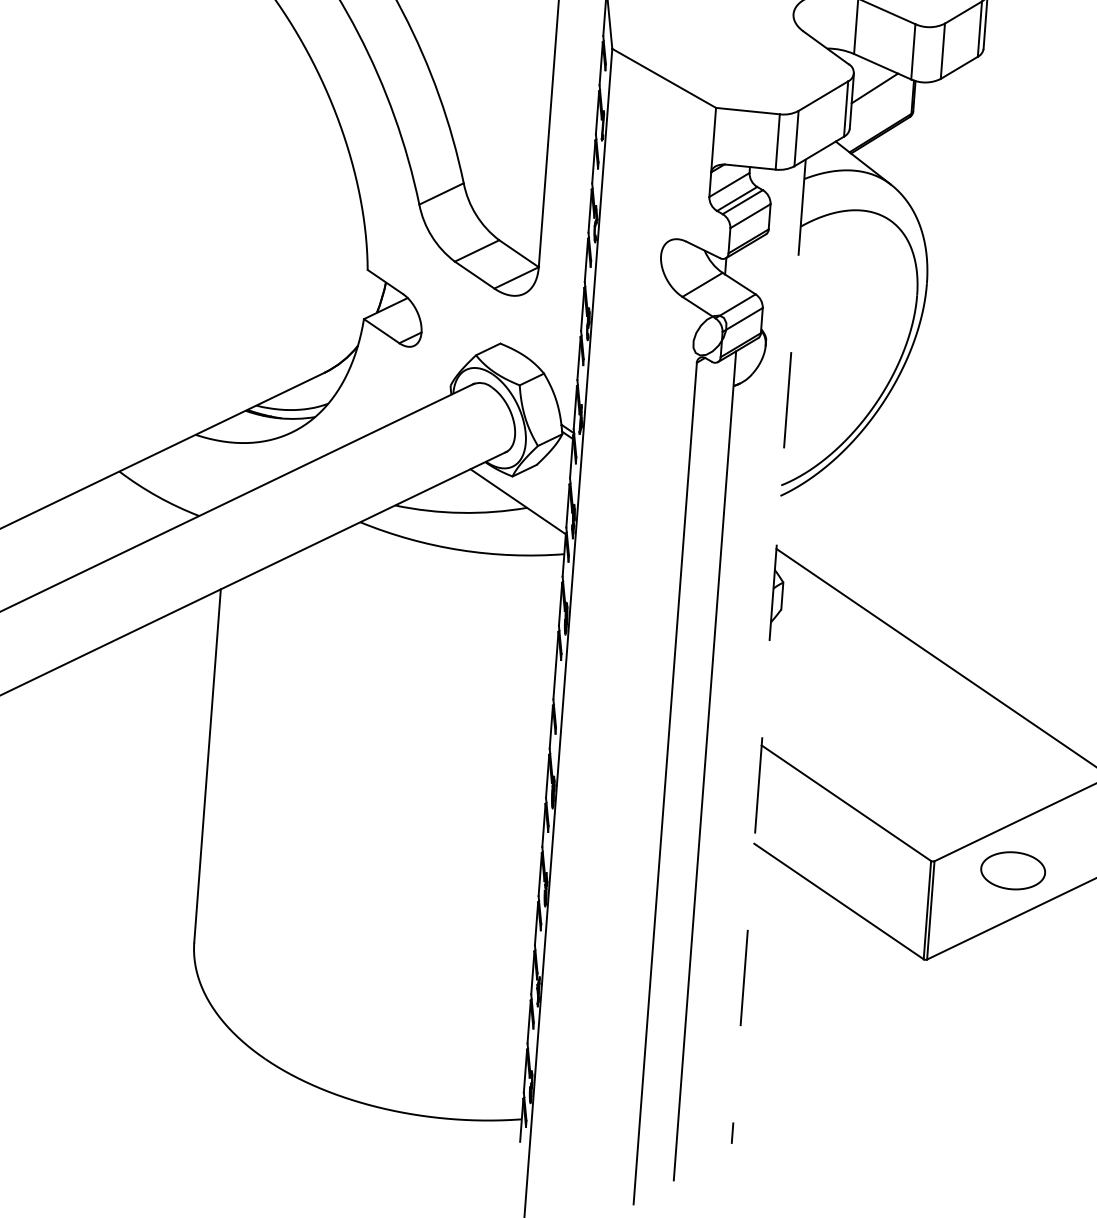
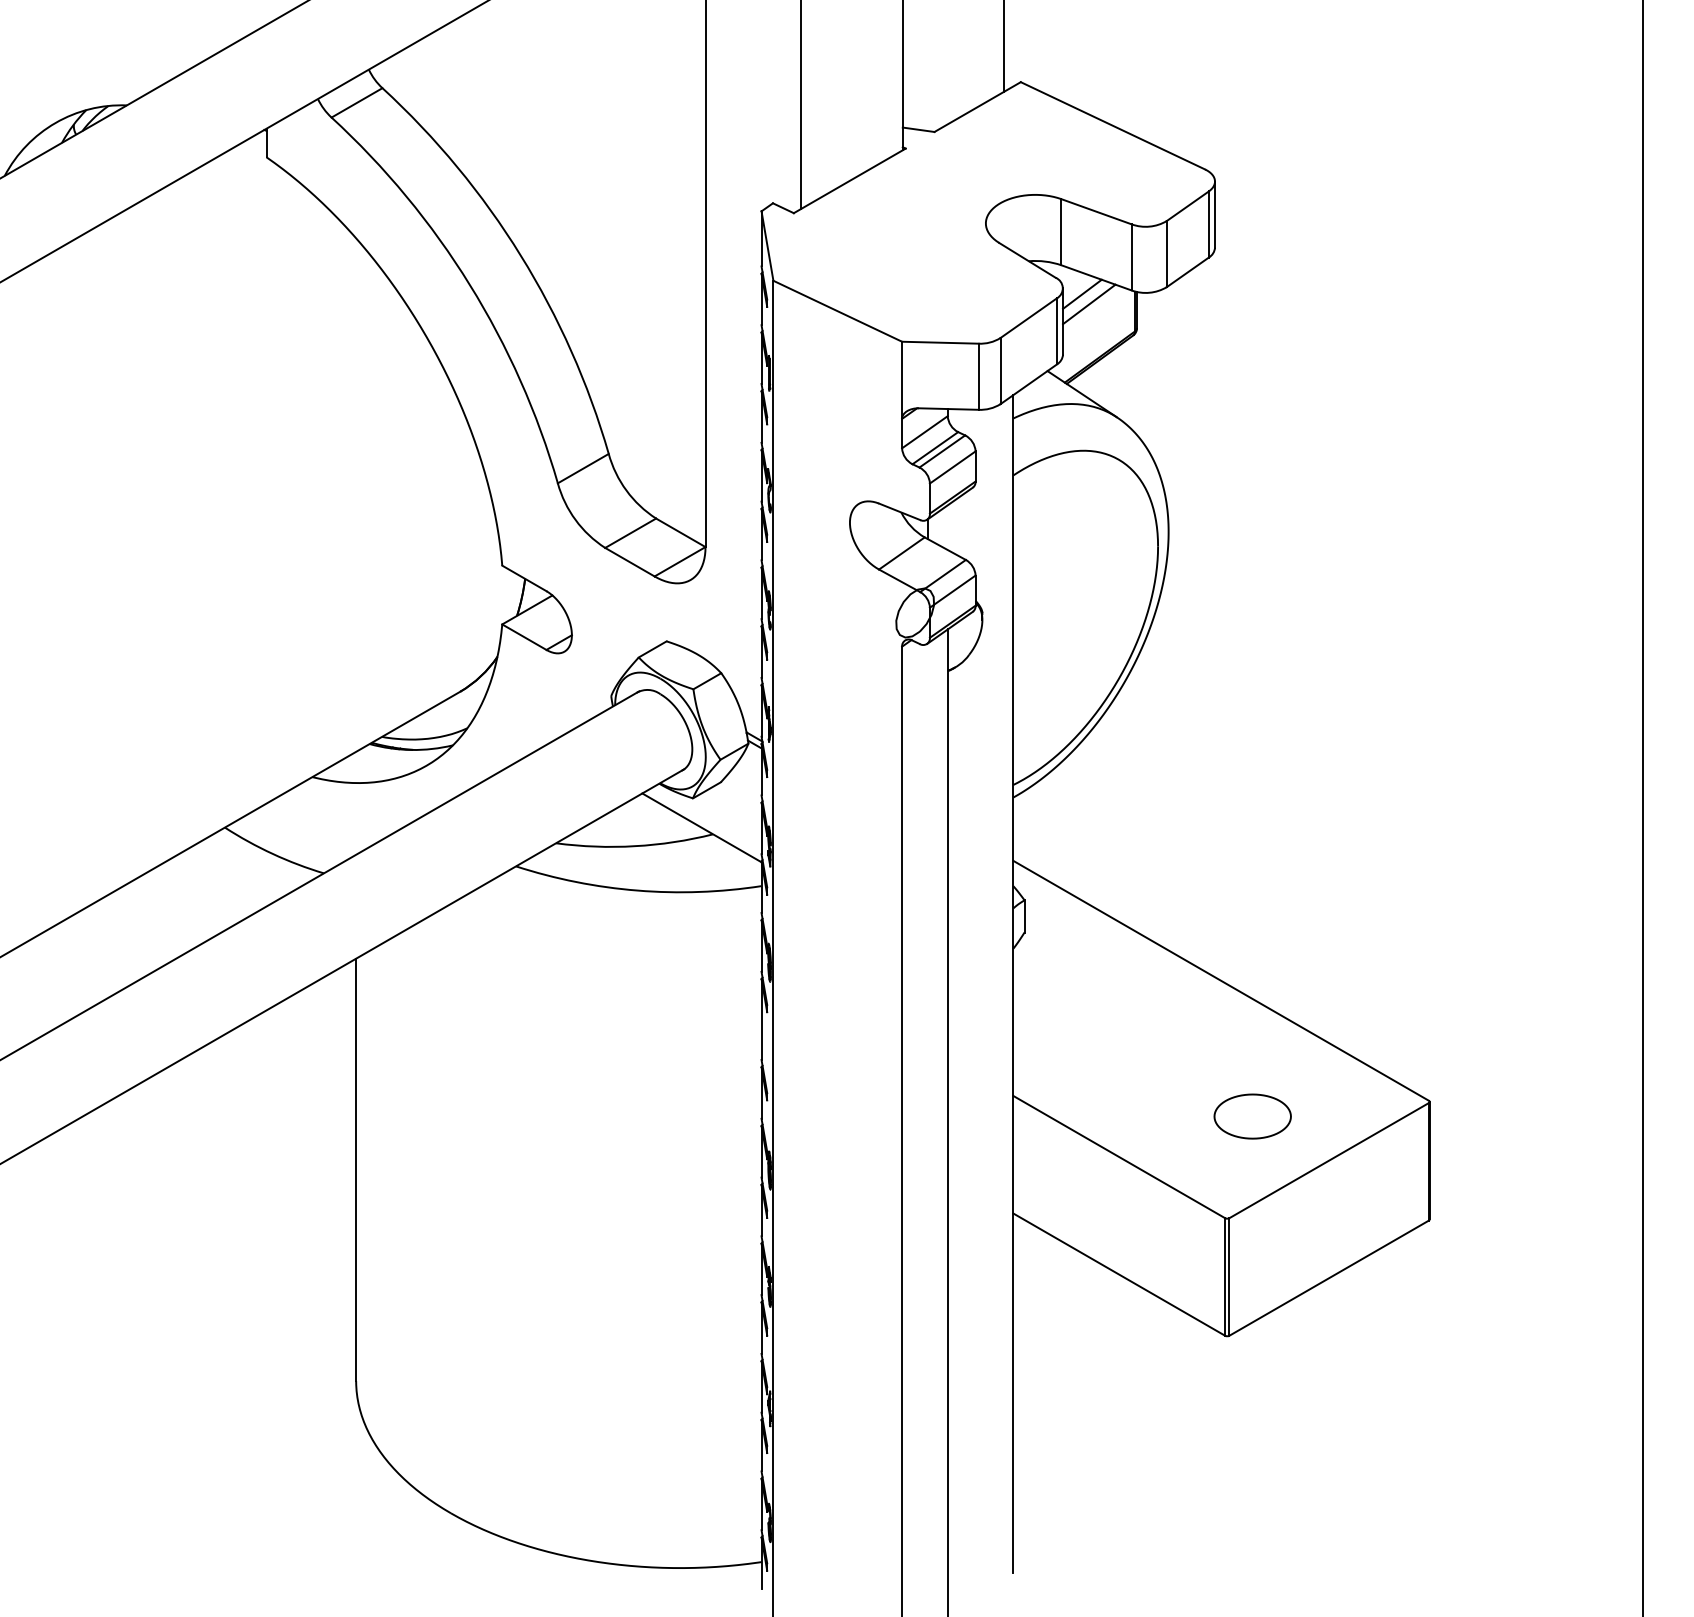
line: (869, 78) -> (1082, 293), added
line: (768, 651) -> (1013, 983), dashed -> solid
part: (1012, 870) -> (1252, 1116), moved

